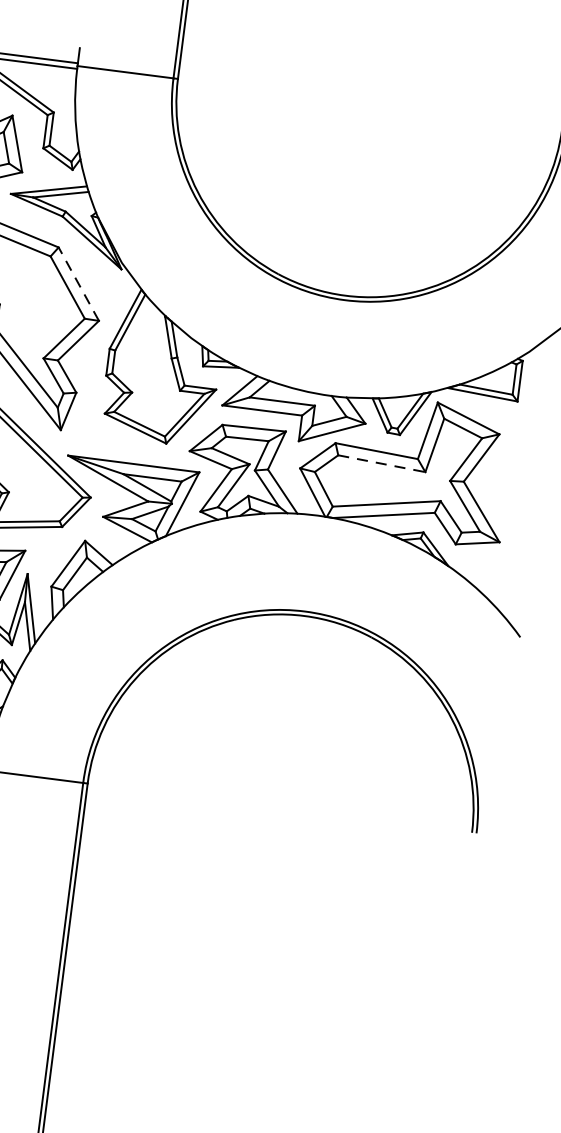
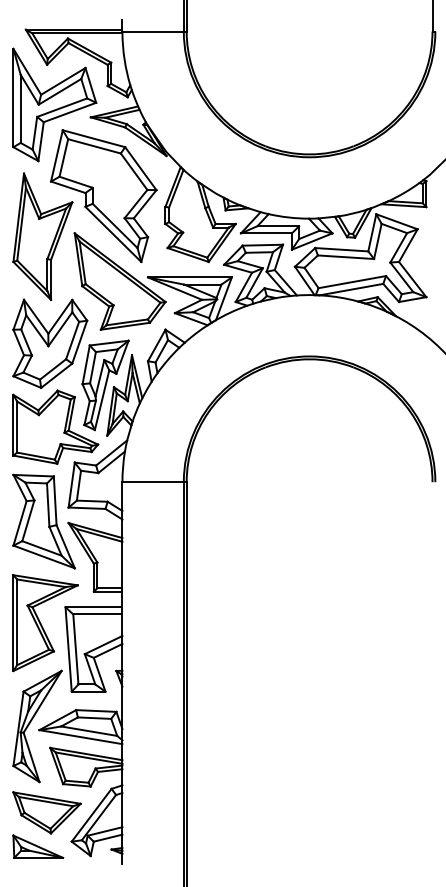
line: (78, 283) -> (140, 168), dashed -> solid
line: (382, 464) -> (346, 257), dashed -> solid

